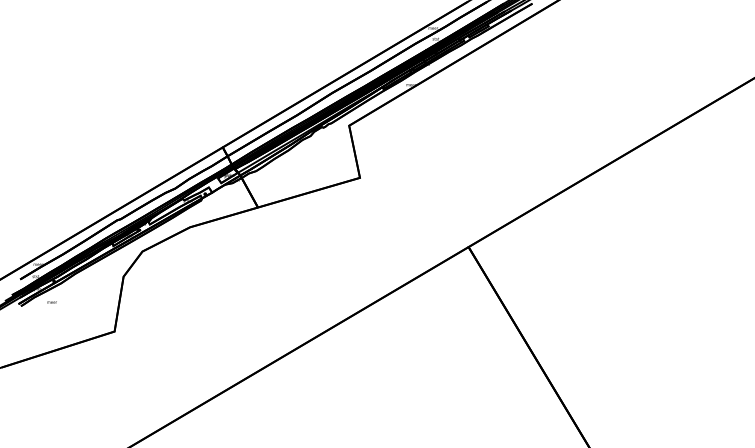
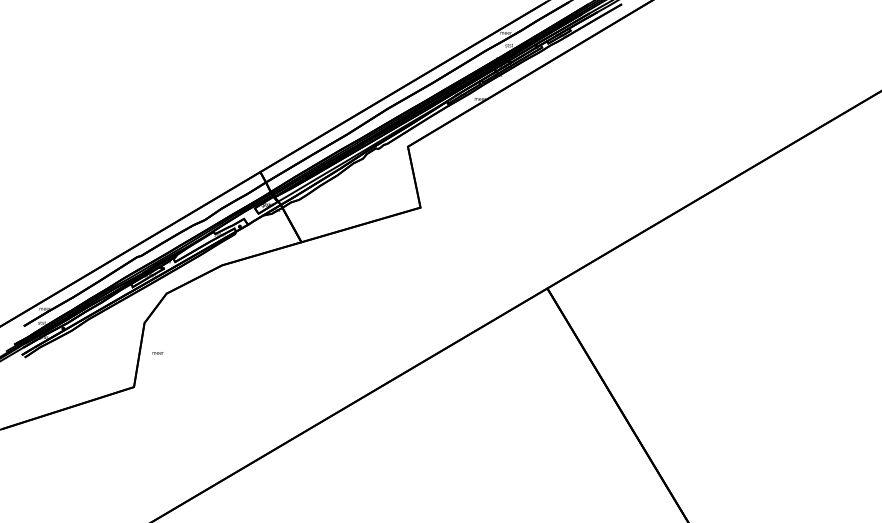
text: (51, 302) -> (157, 353), moved

